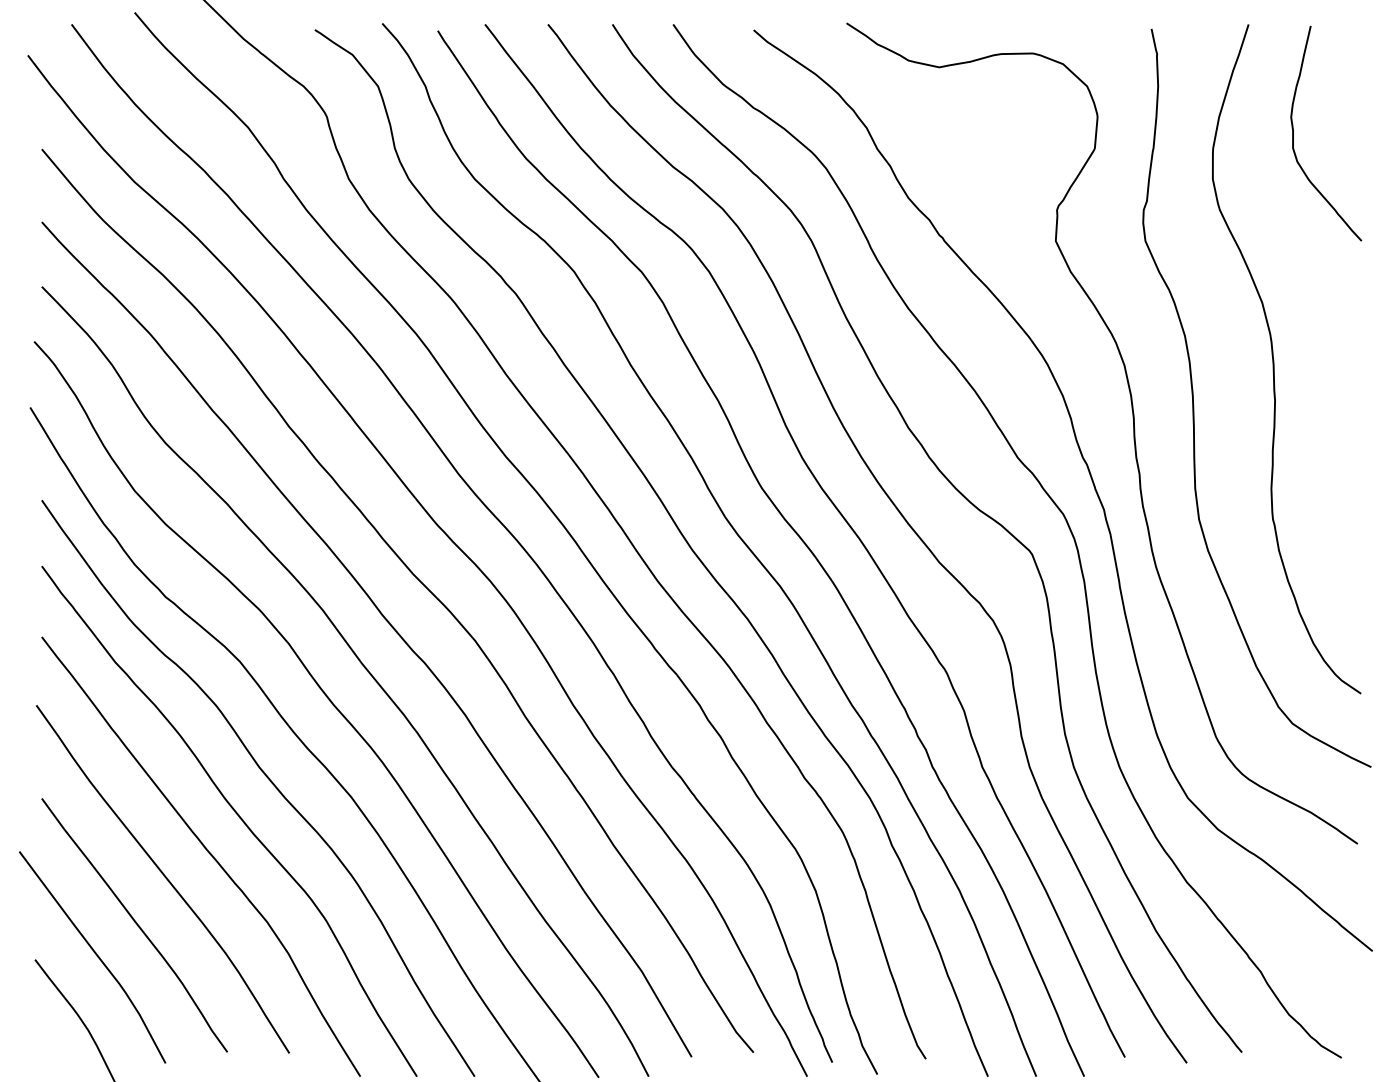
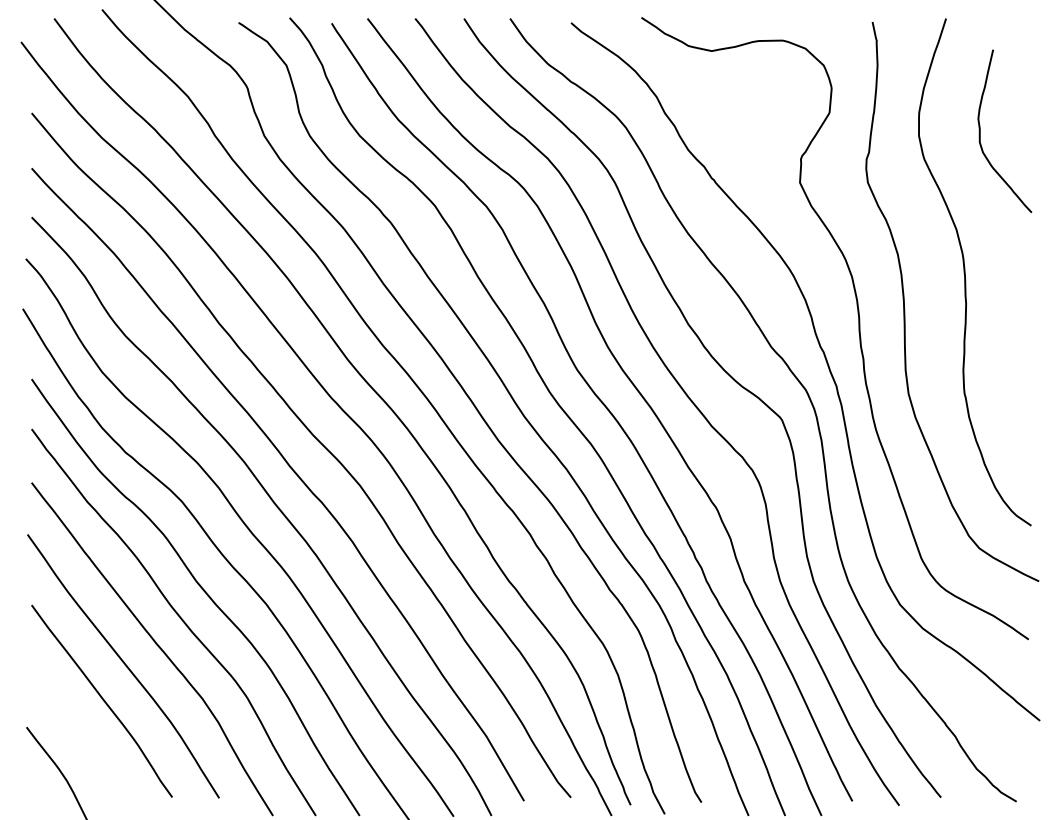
curve: (1294, 133) -> (980, 131), moved
curve: (95, 956) -> (72, 724), removed

